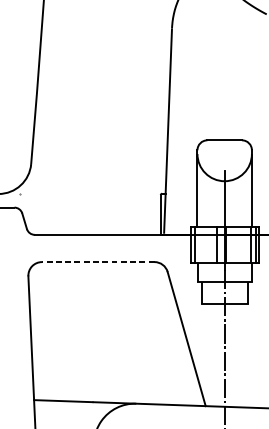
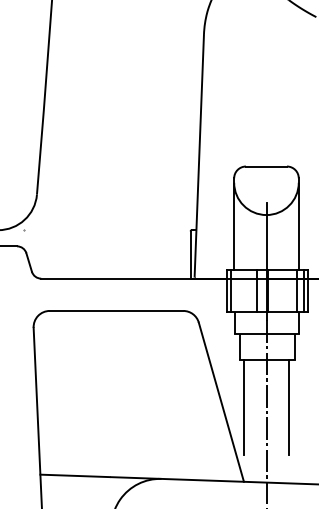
line: (98, 261) -> (116, 310), dashed -> solid
line: (205, 343) -> (243, 407), added
line: (243, 343) -> (288, 407), added

